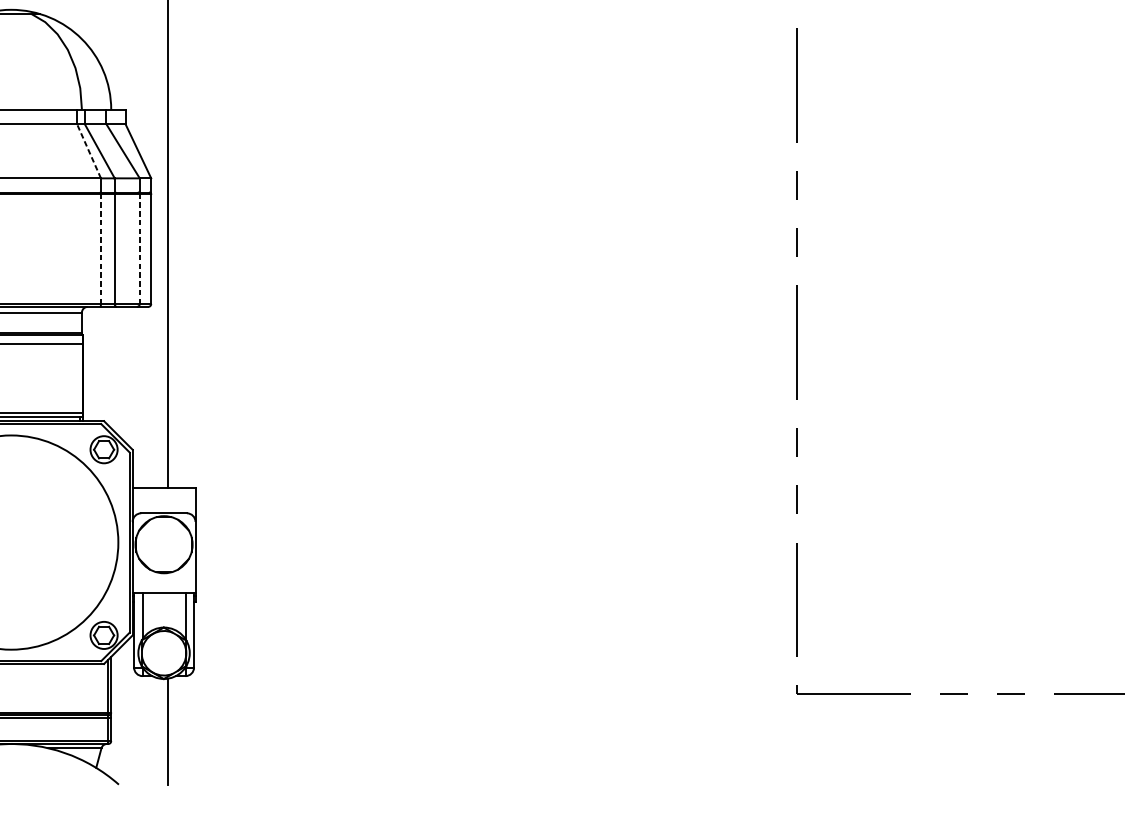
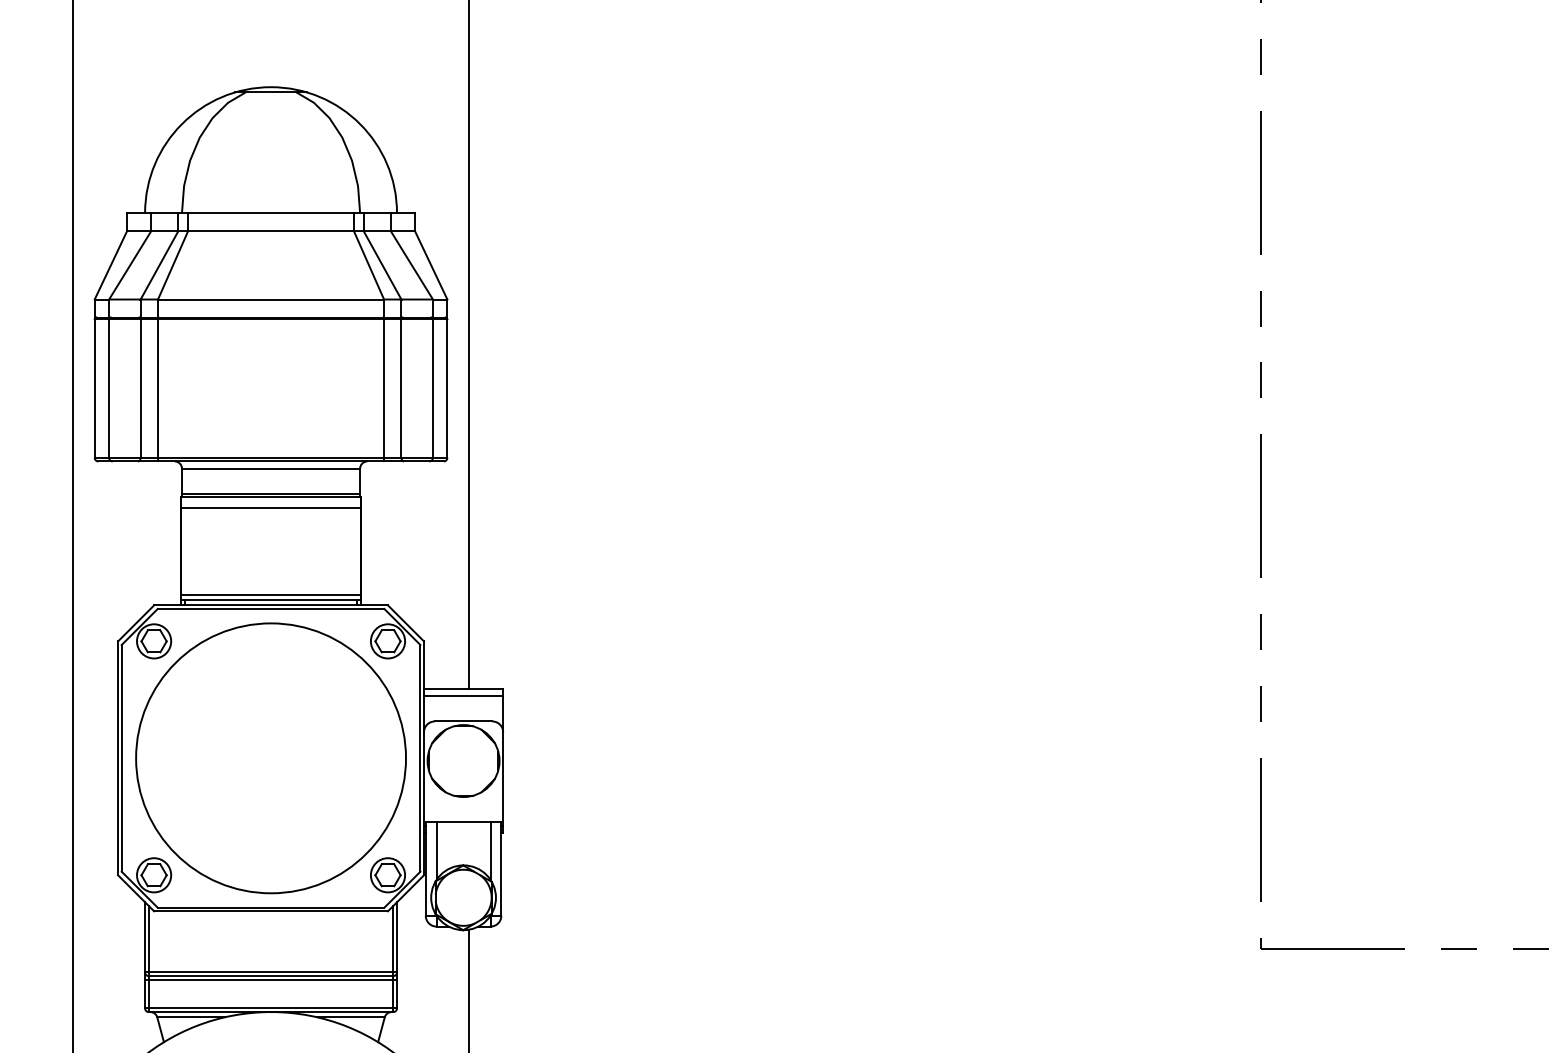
line: (88, 150) -> (368, 264), dashed -> solid
line: (101, 249) -> (384, 388), dashed -> solid
line: (140, 249) -> (433, 388), dashed -> solid
line: (164, 493) -> (463, 696), added

